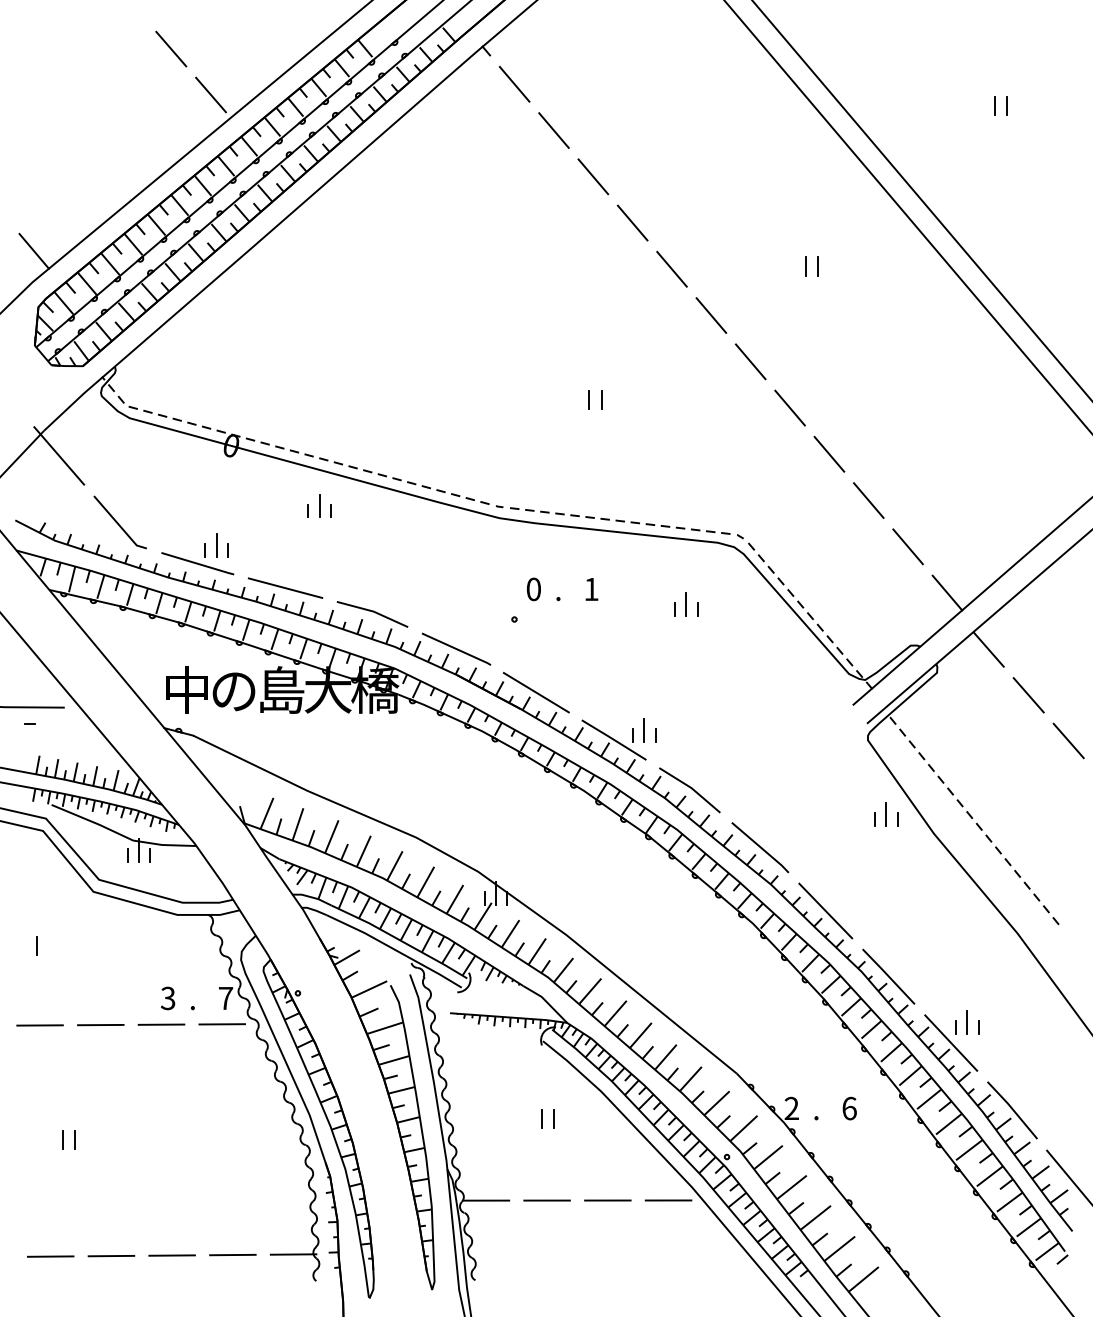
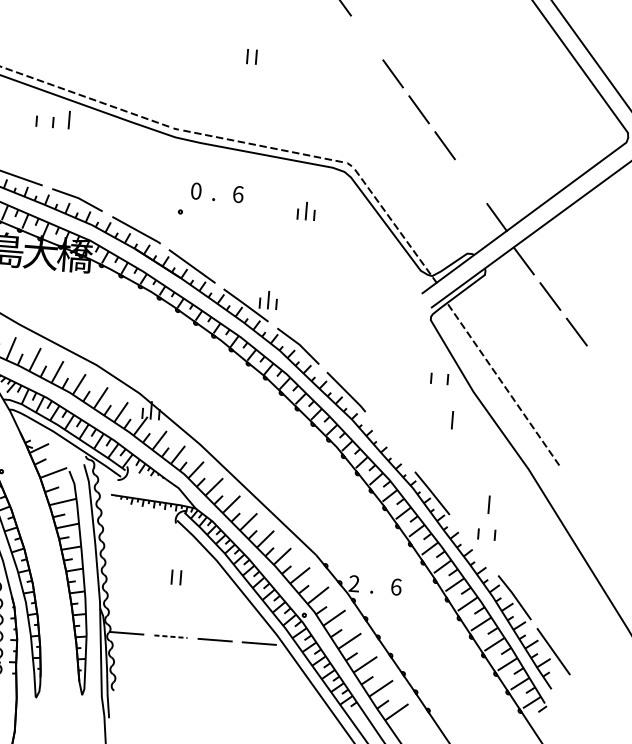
line: (750, 361) -> (367, 37), removed
line: (319, 505) -> (69, 119), moved
line: (907, 546) -> (470, 181), removed
text: (591, 589) -> (238, 194), 1 -> 6
line: (885, 814) -> (451, 420), moved
line: (825, 910) -> (390, 441), removed
line: (966, 1022) -> (488, 504), moved
line: (951, 1042) -> (474, 544), removed
line: (547, 1200) -> (171, 636), solid -> dashed

